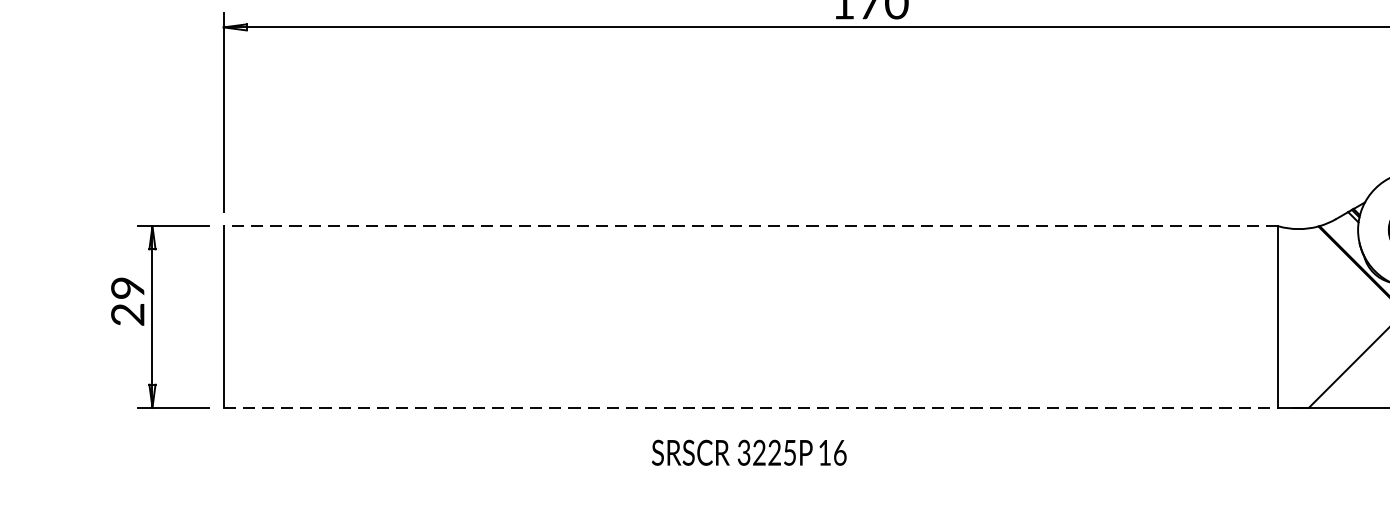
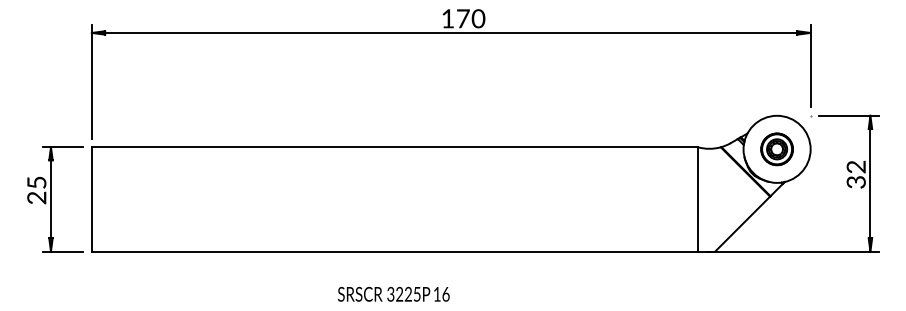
line: (750, 226) -> (394, 147), dashed -> solid
text: (127, 287) -> (36, 182), 29 -> 25
line: (750, 407) -> (394, 251), dashed -> solid
text: (748, 451) -> (393, 293), moved

